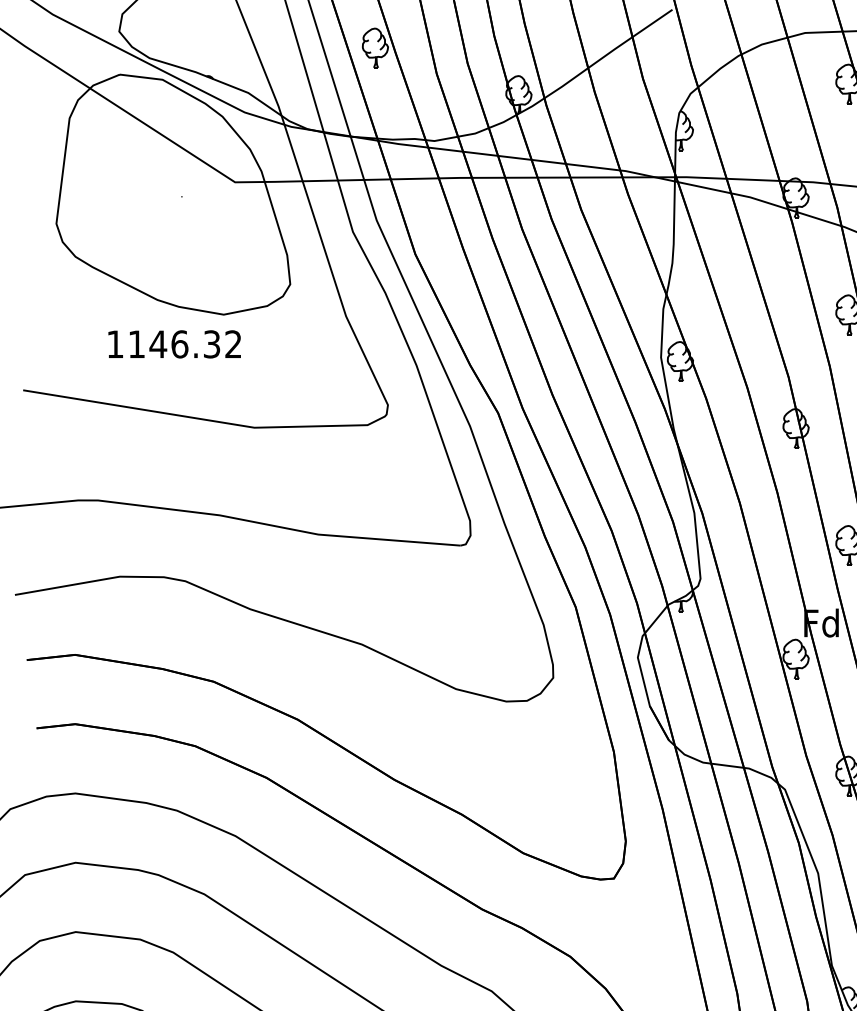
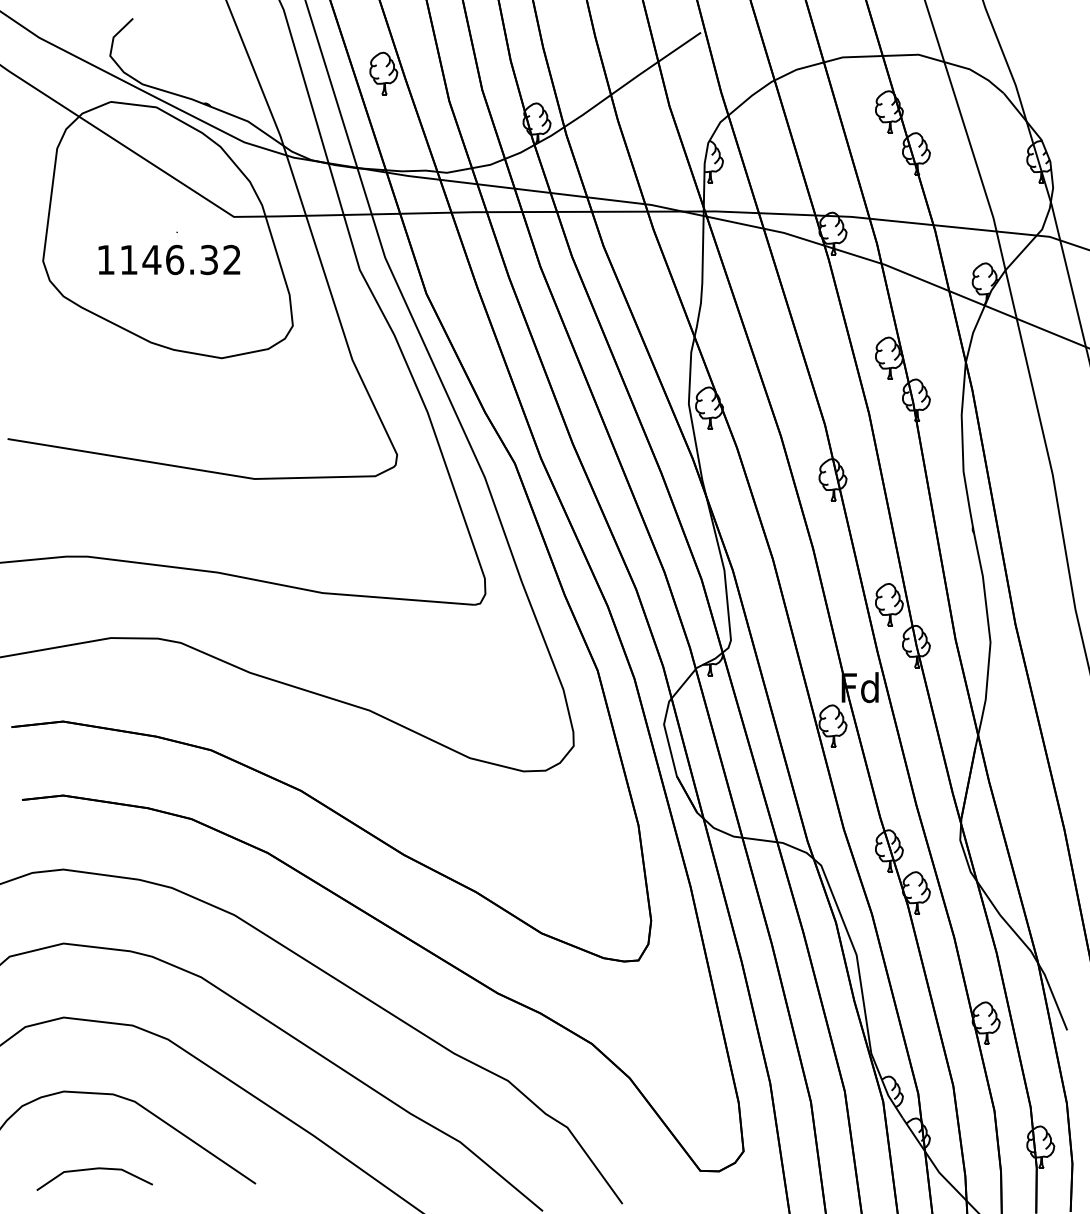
text: (174, 343) -> (169, 259), moved

